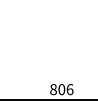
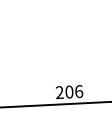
text: (53, 89) -> (59, 92), 806 -> 206

